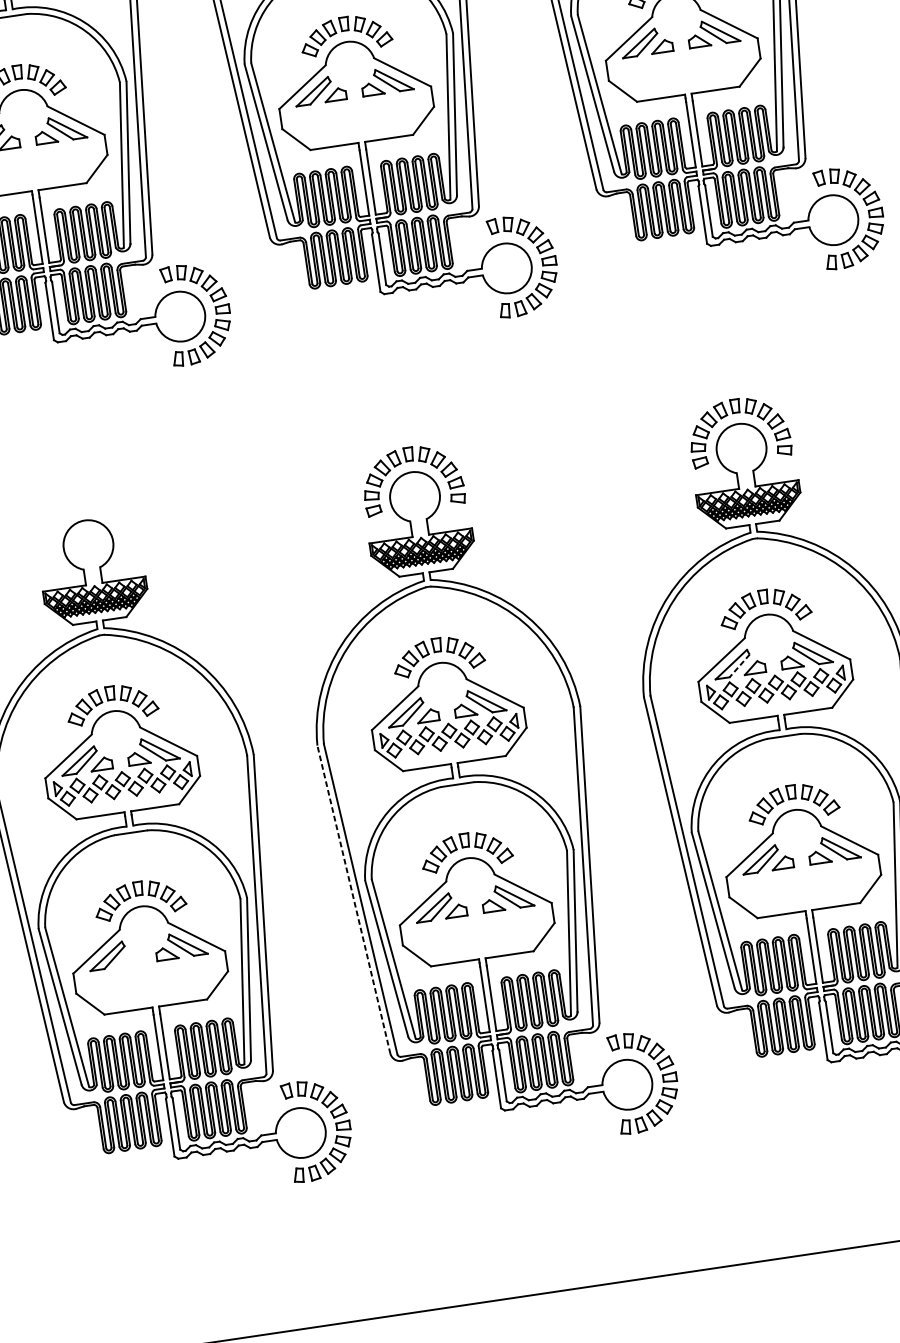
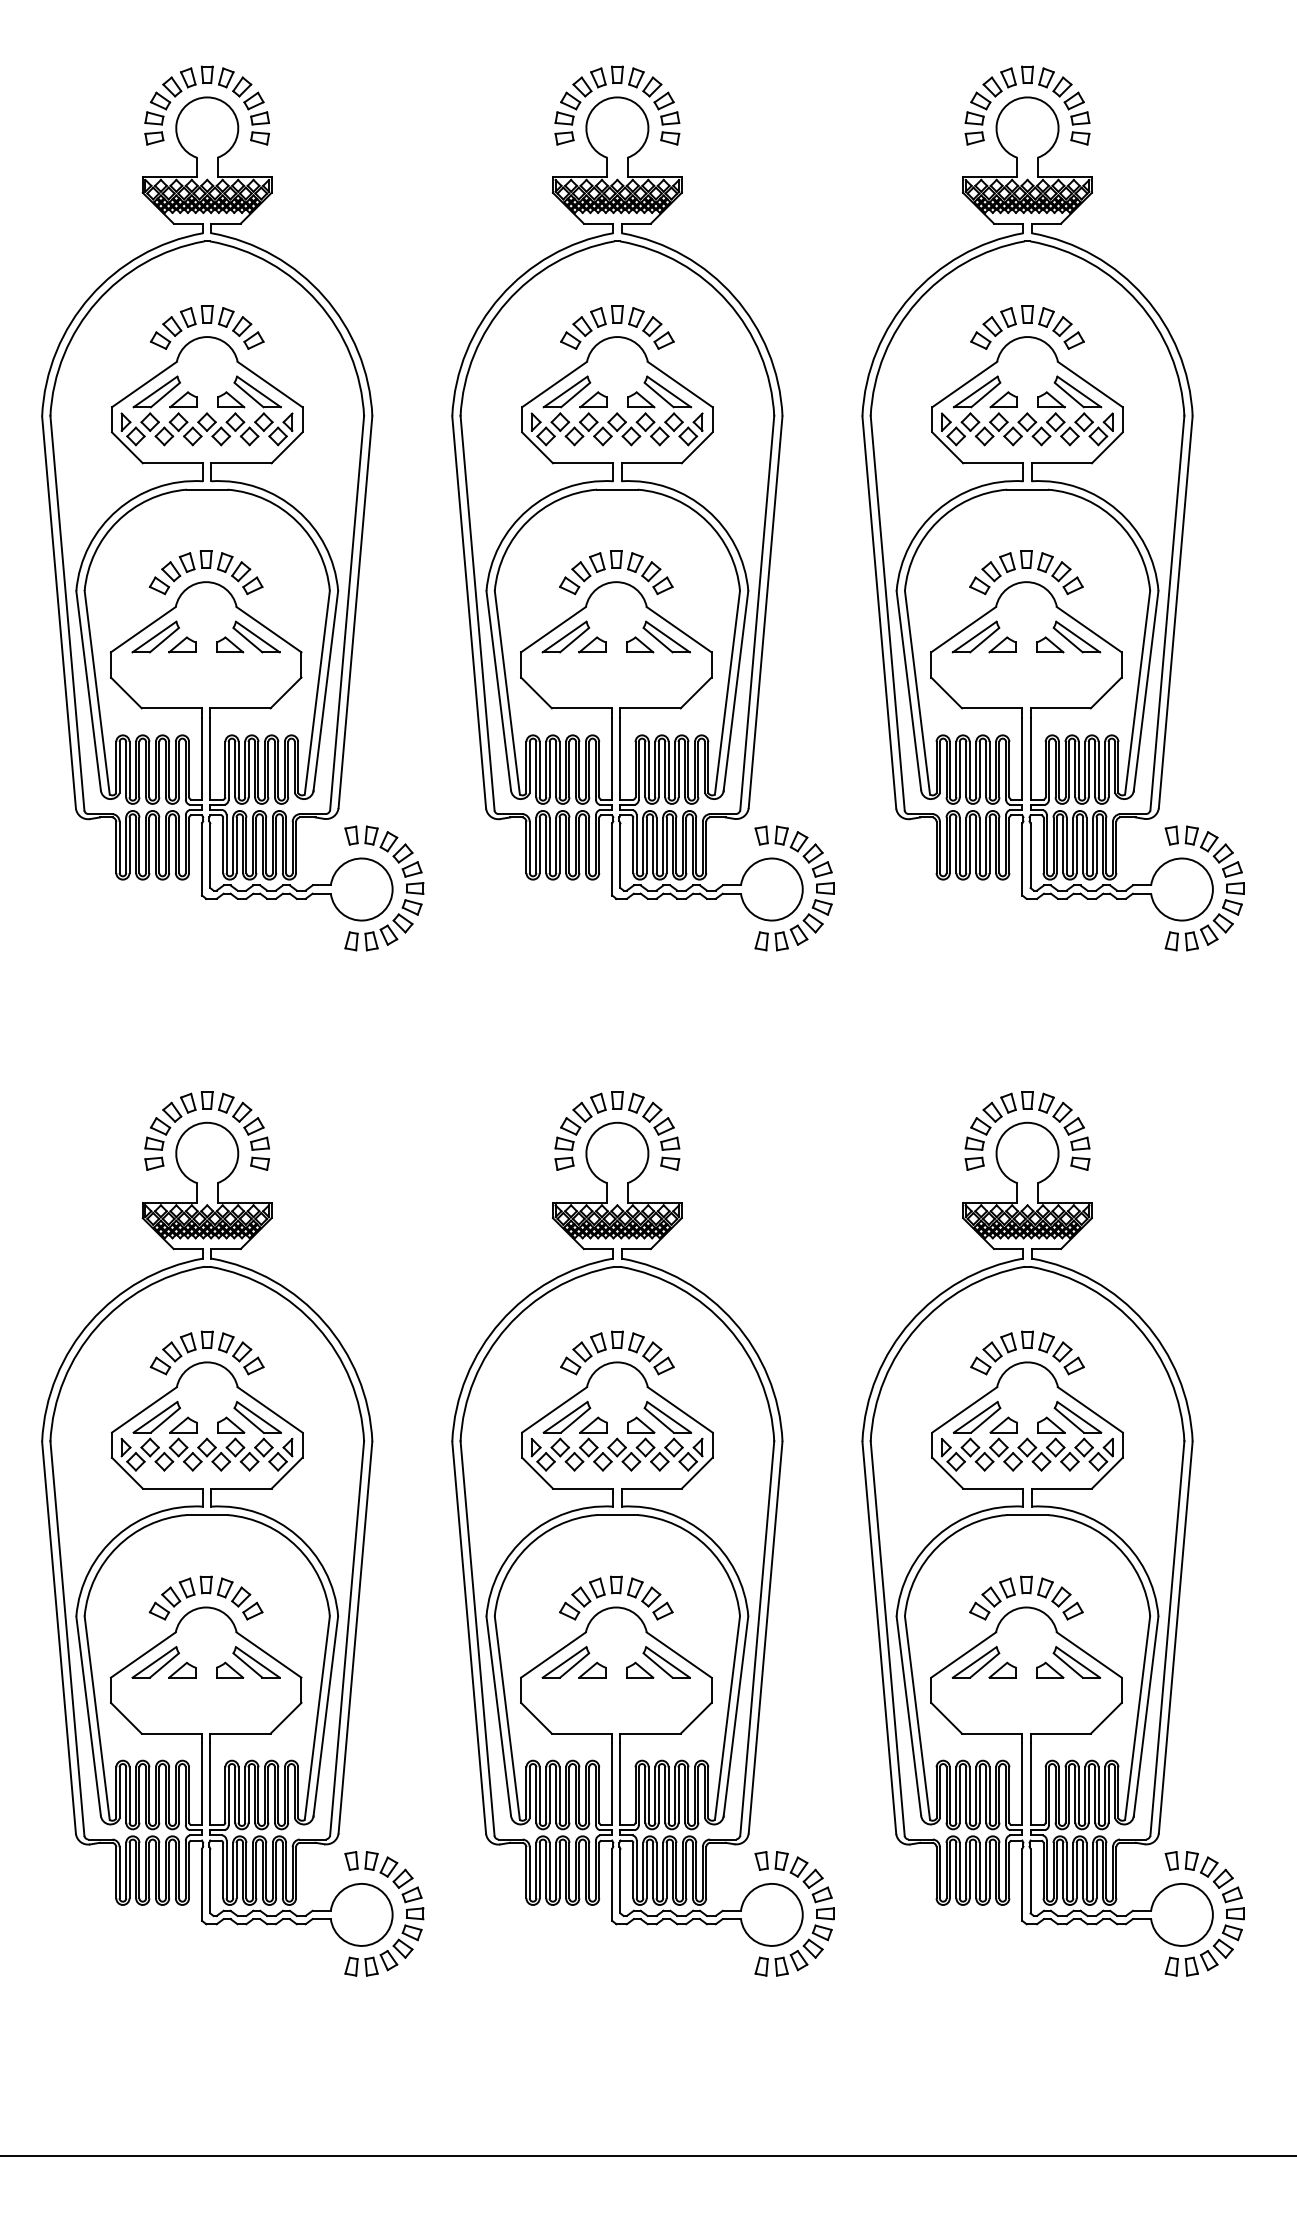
part: (82, 510) -> (206, 1109), added
line: (739, 666) -> (985, 1420), dashed -> solid
line: (354, 899) -> (469, 1637), dashed -> solid
part: (129, 958) -> (182, 1669), added

